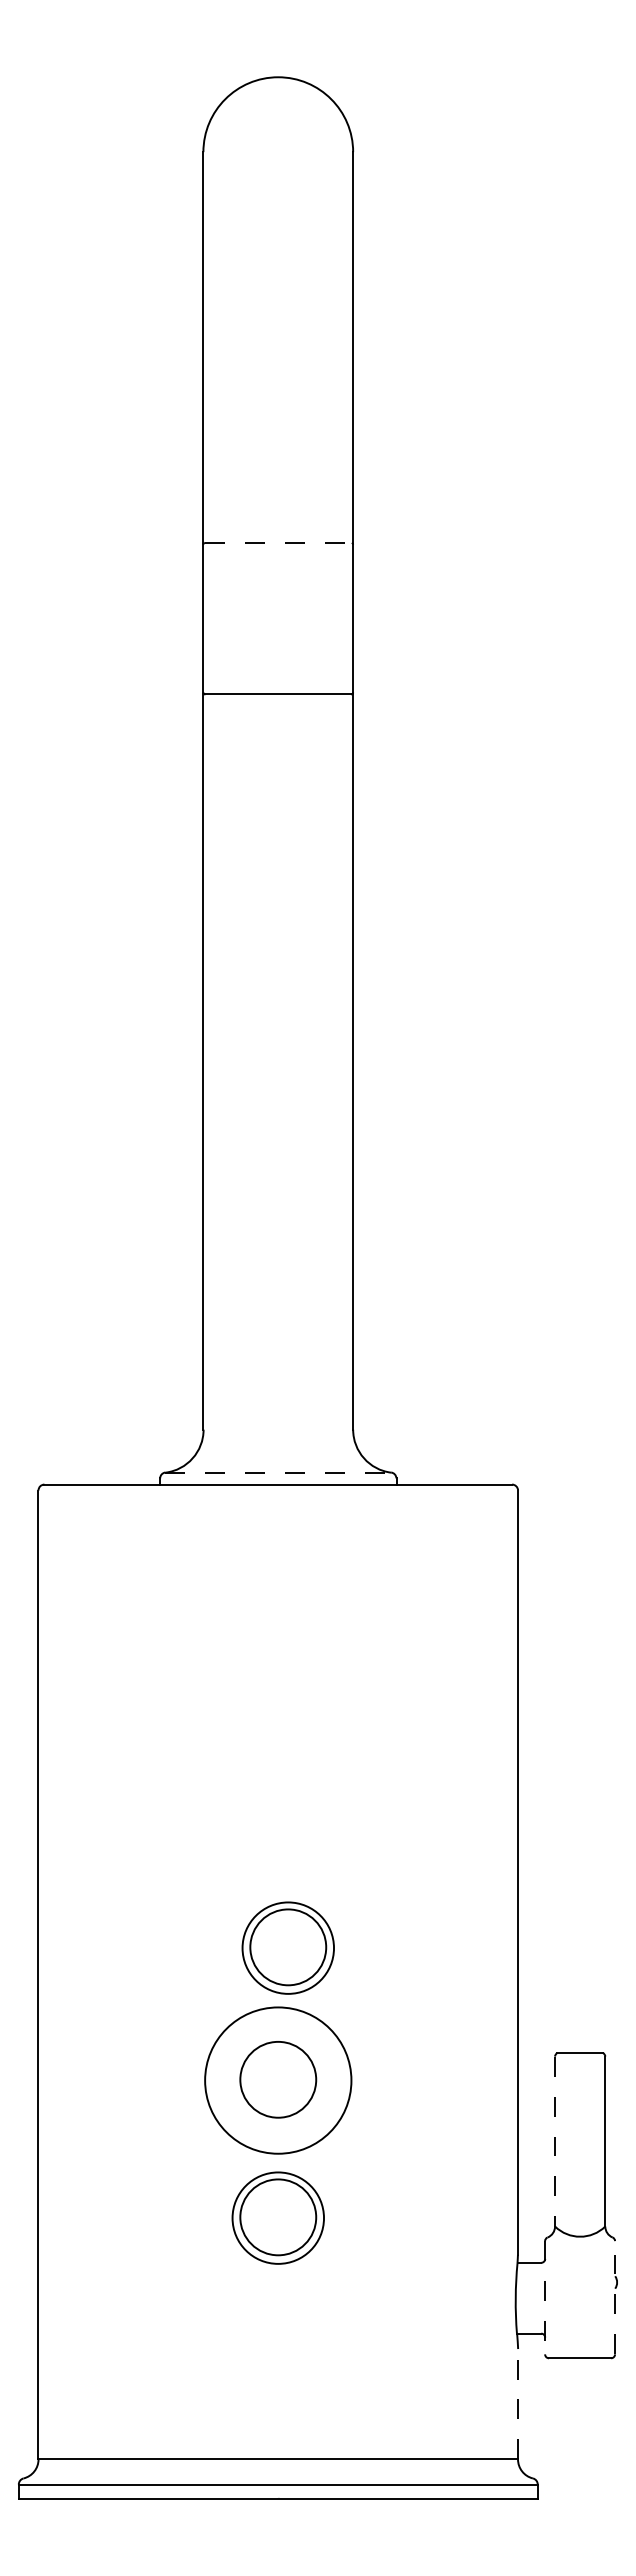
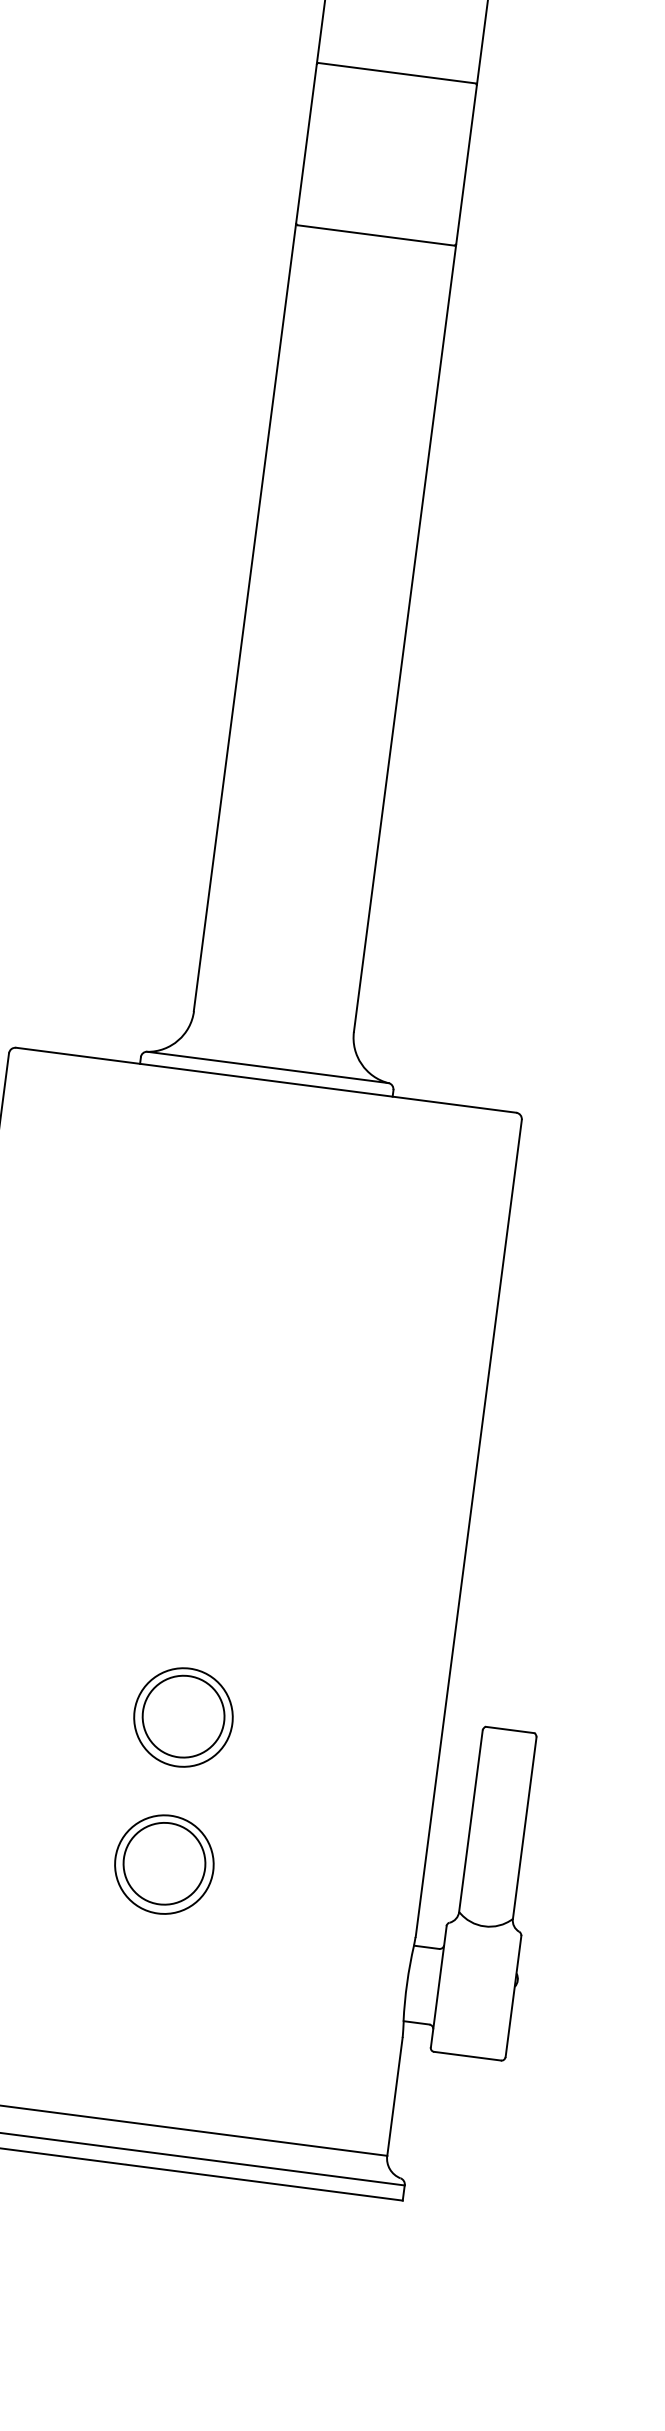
line: (278, 542) -> (397, 73), dashed -> solid
line: (278, 1472) -> (268, 1067), dashed -> solid
part: (287, 1947) -> (211, 1576), removed
circle: (278, 2080) -> (183, 1717), size x0.62
line: (555, 2141) -> (471, 1821), dashed -> solid
line: (545, 2297) -> (439, 1986), dashed -> solid
line: (615, 2297) -> (513, 1996), dashed -> solid
line: (518, 2403) -> (395, 2096), dashed -> solid

